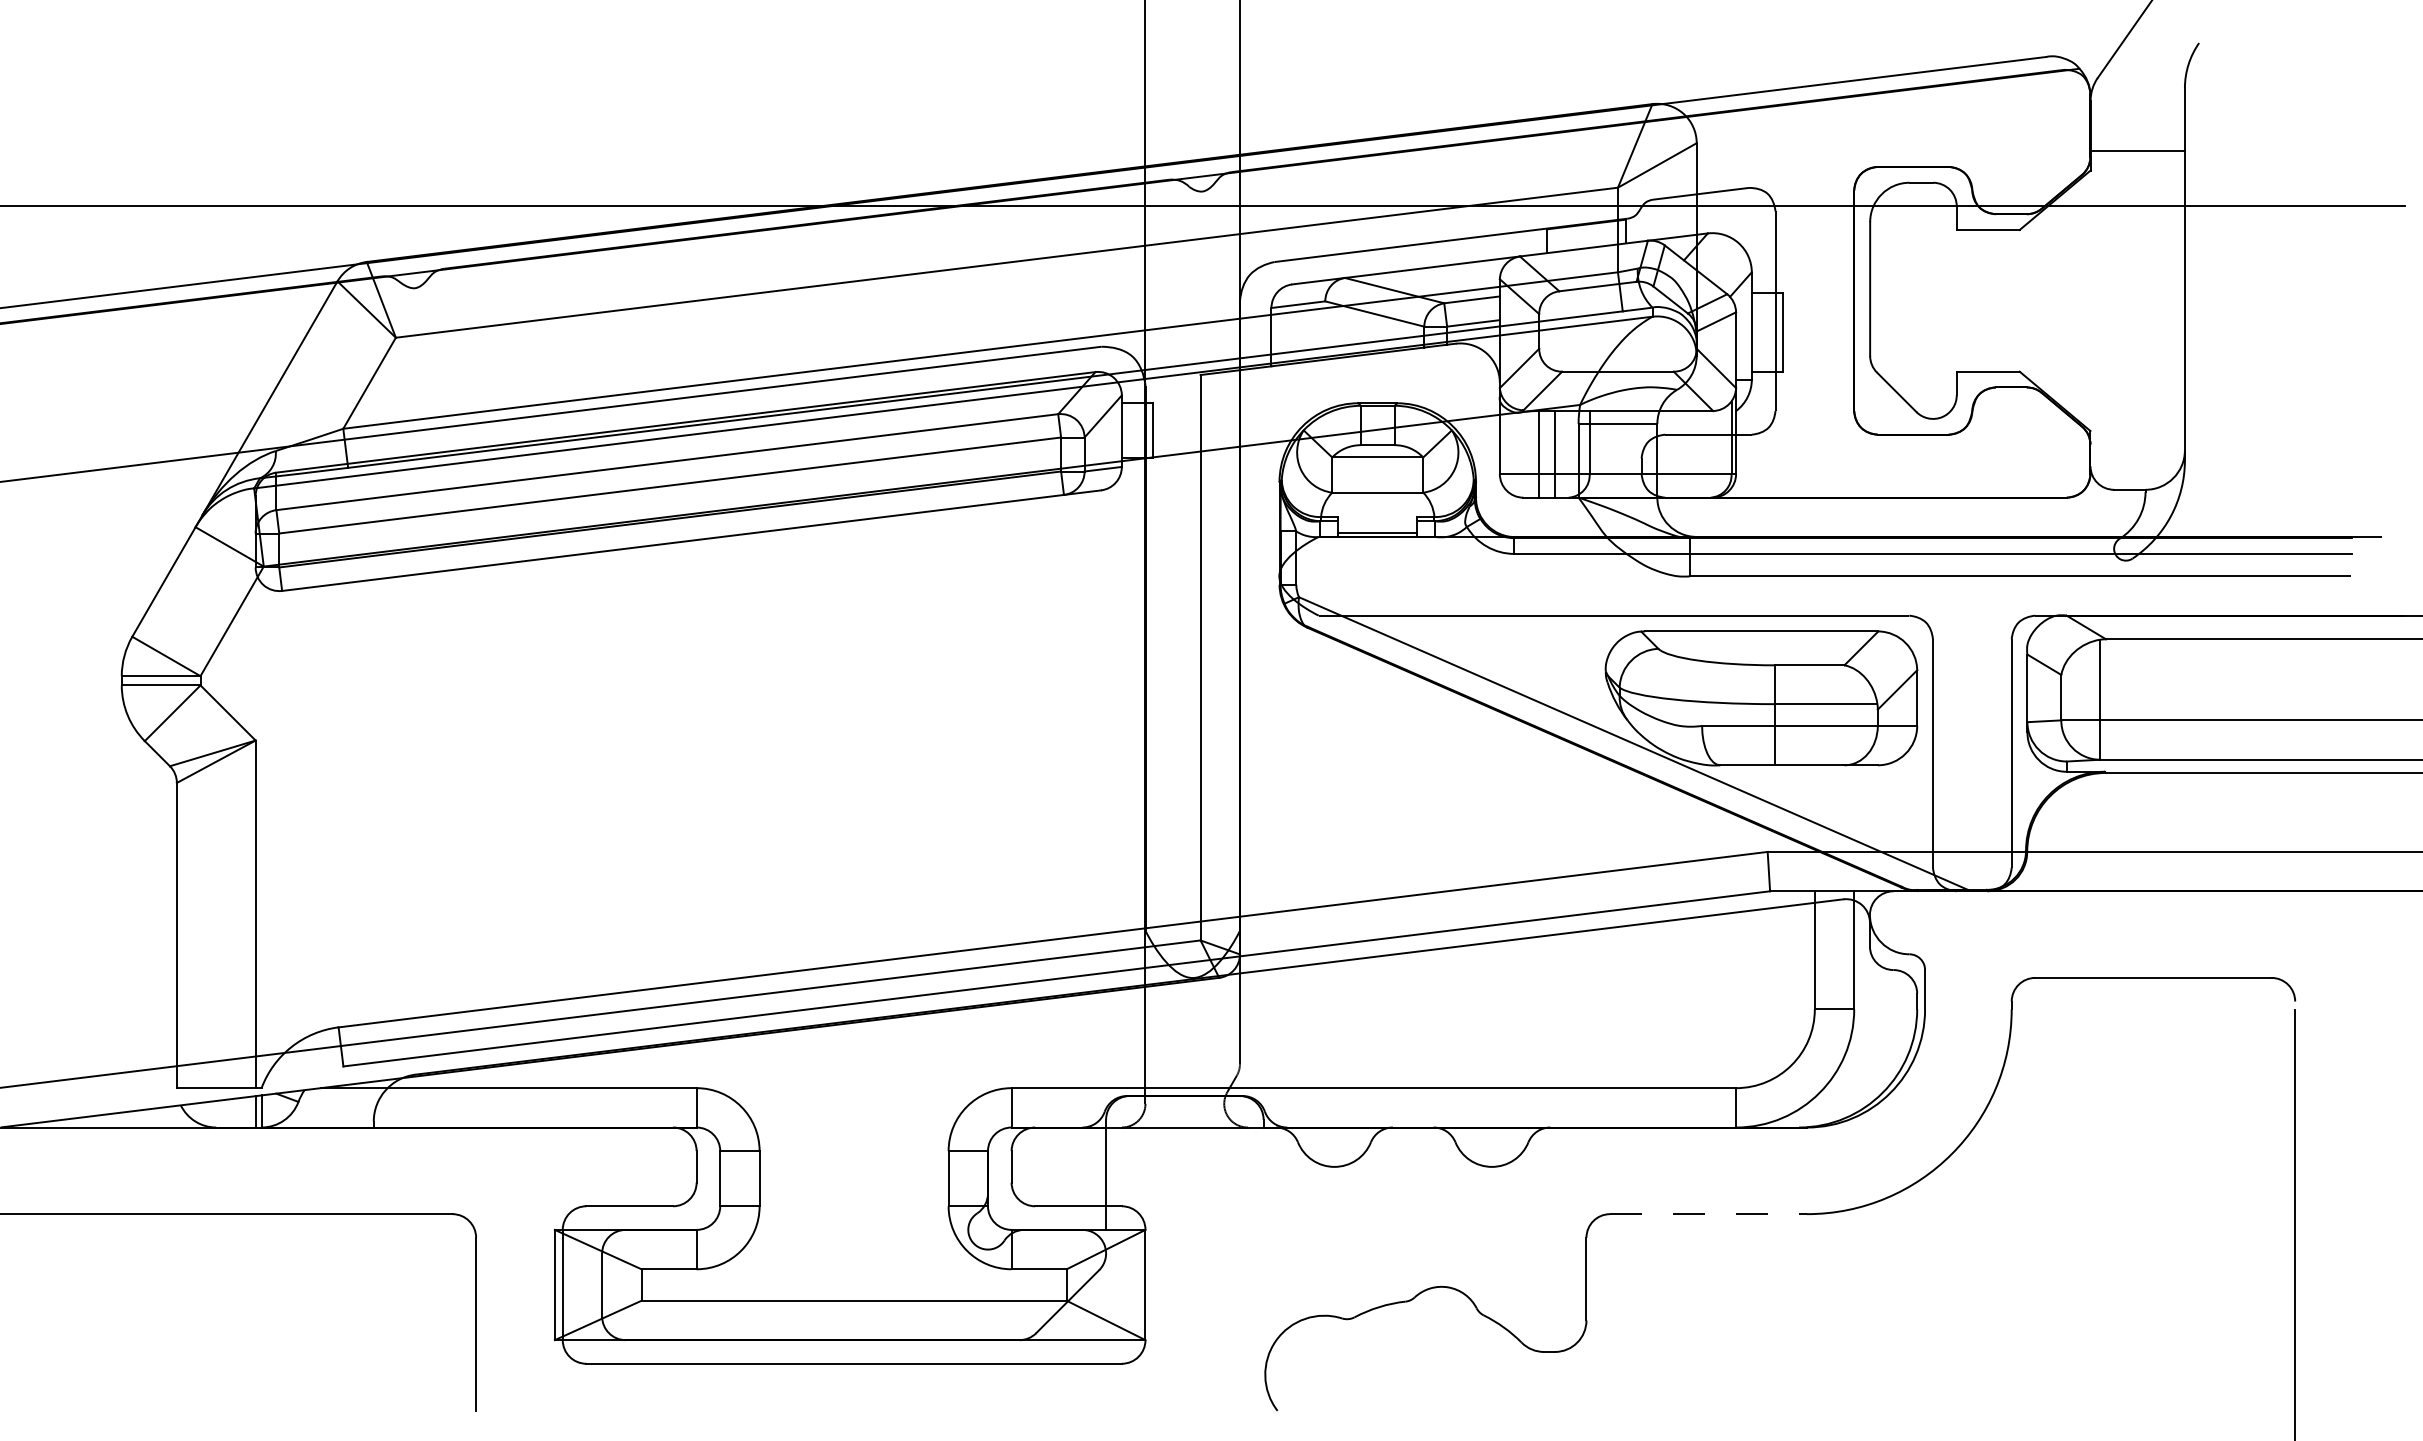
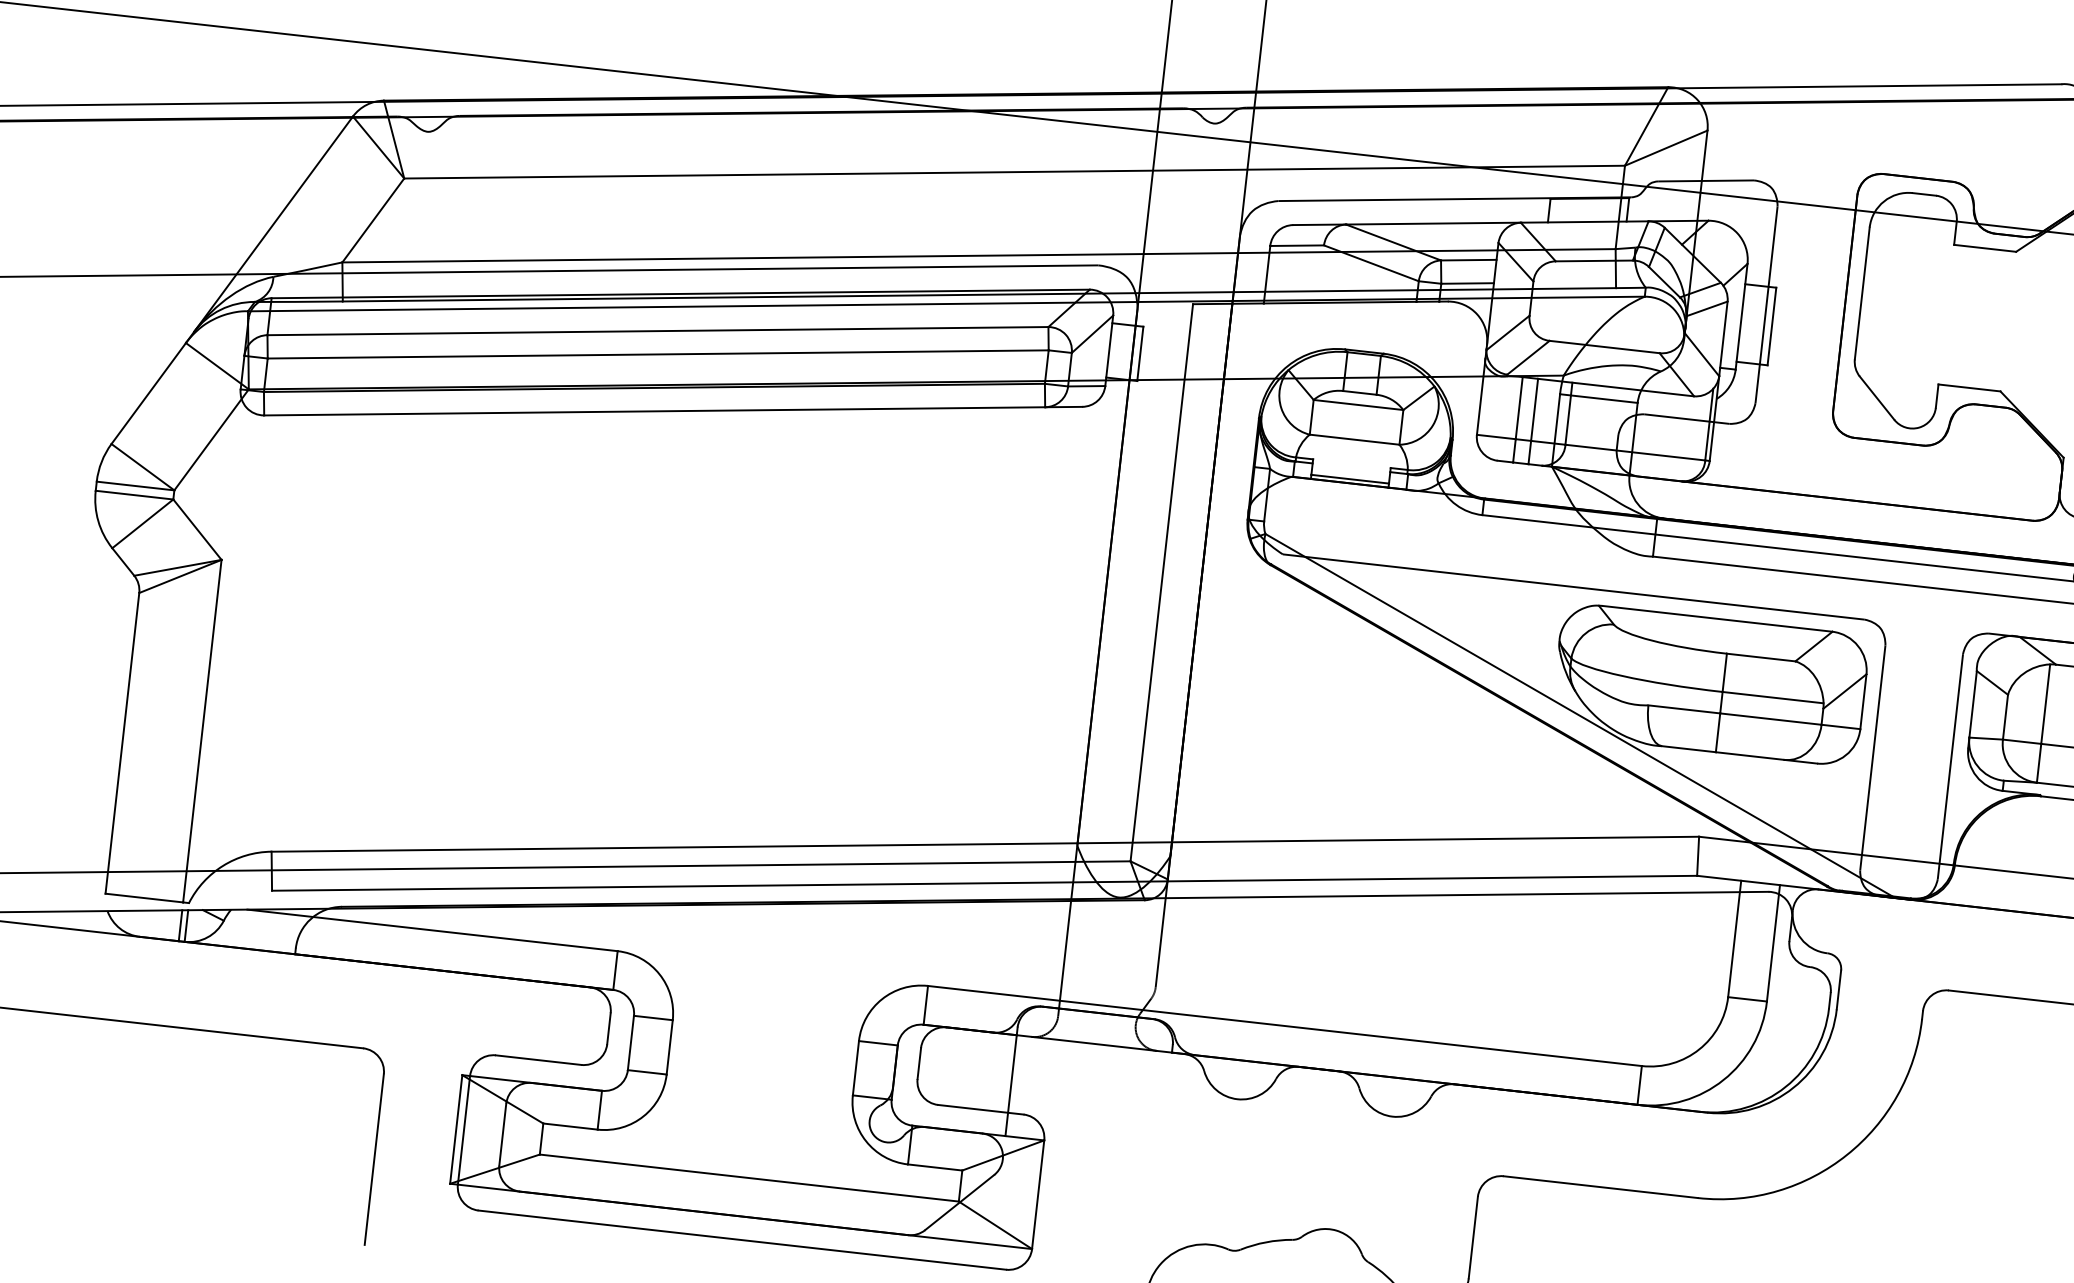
line: (1709, 1214) -> (1601, 1187), dashed -> solid

